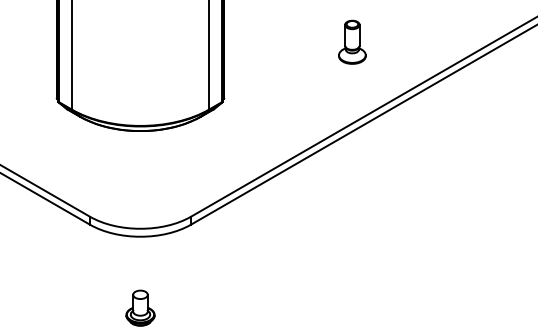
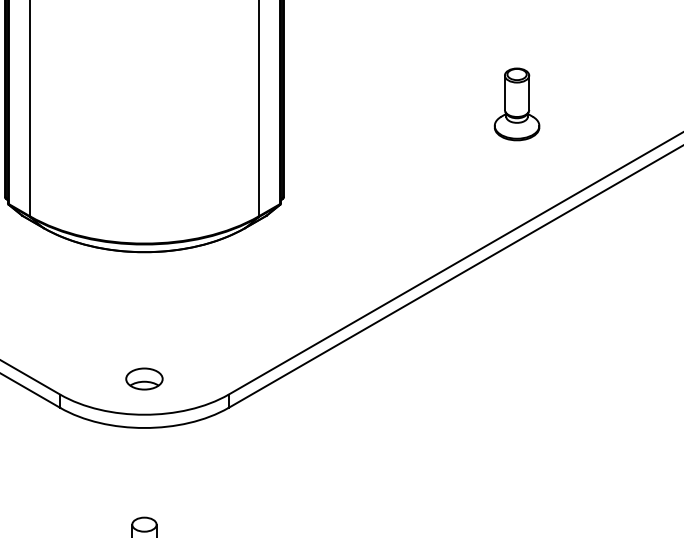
part: (352, 41) -> (517, 103), moved
part: (140, 207) -> (144, 379), added

